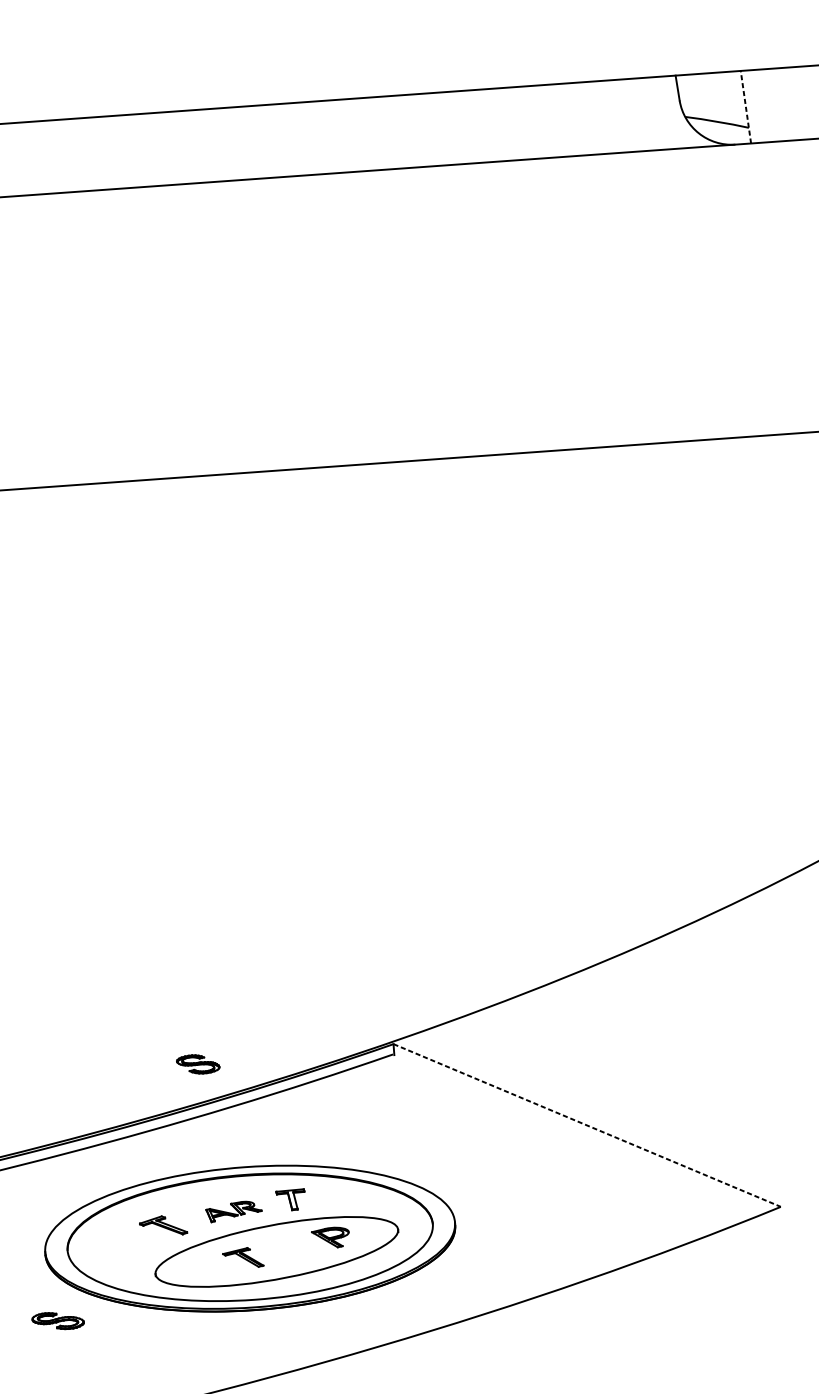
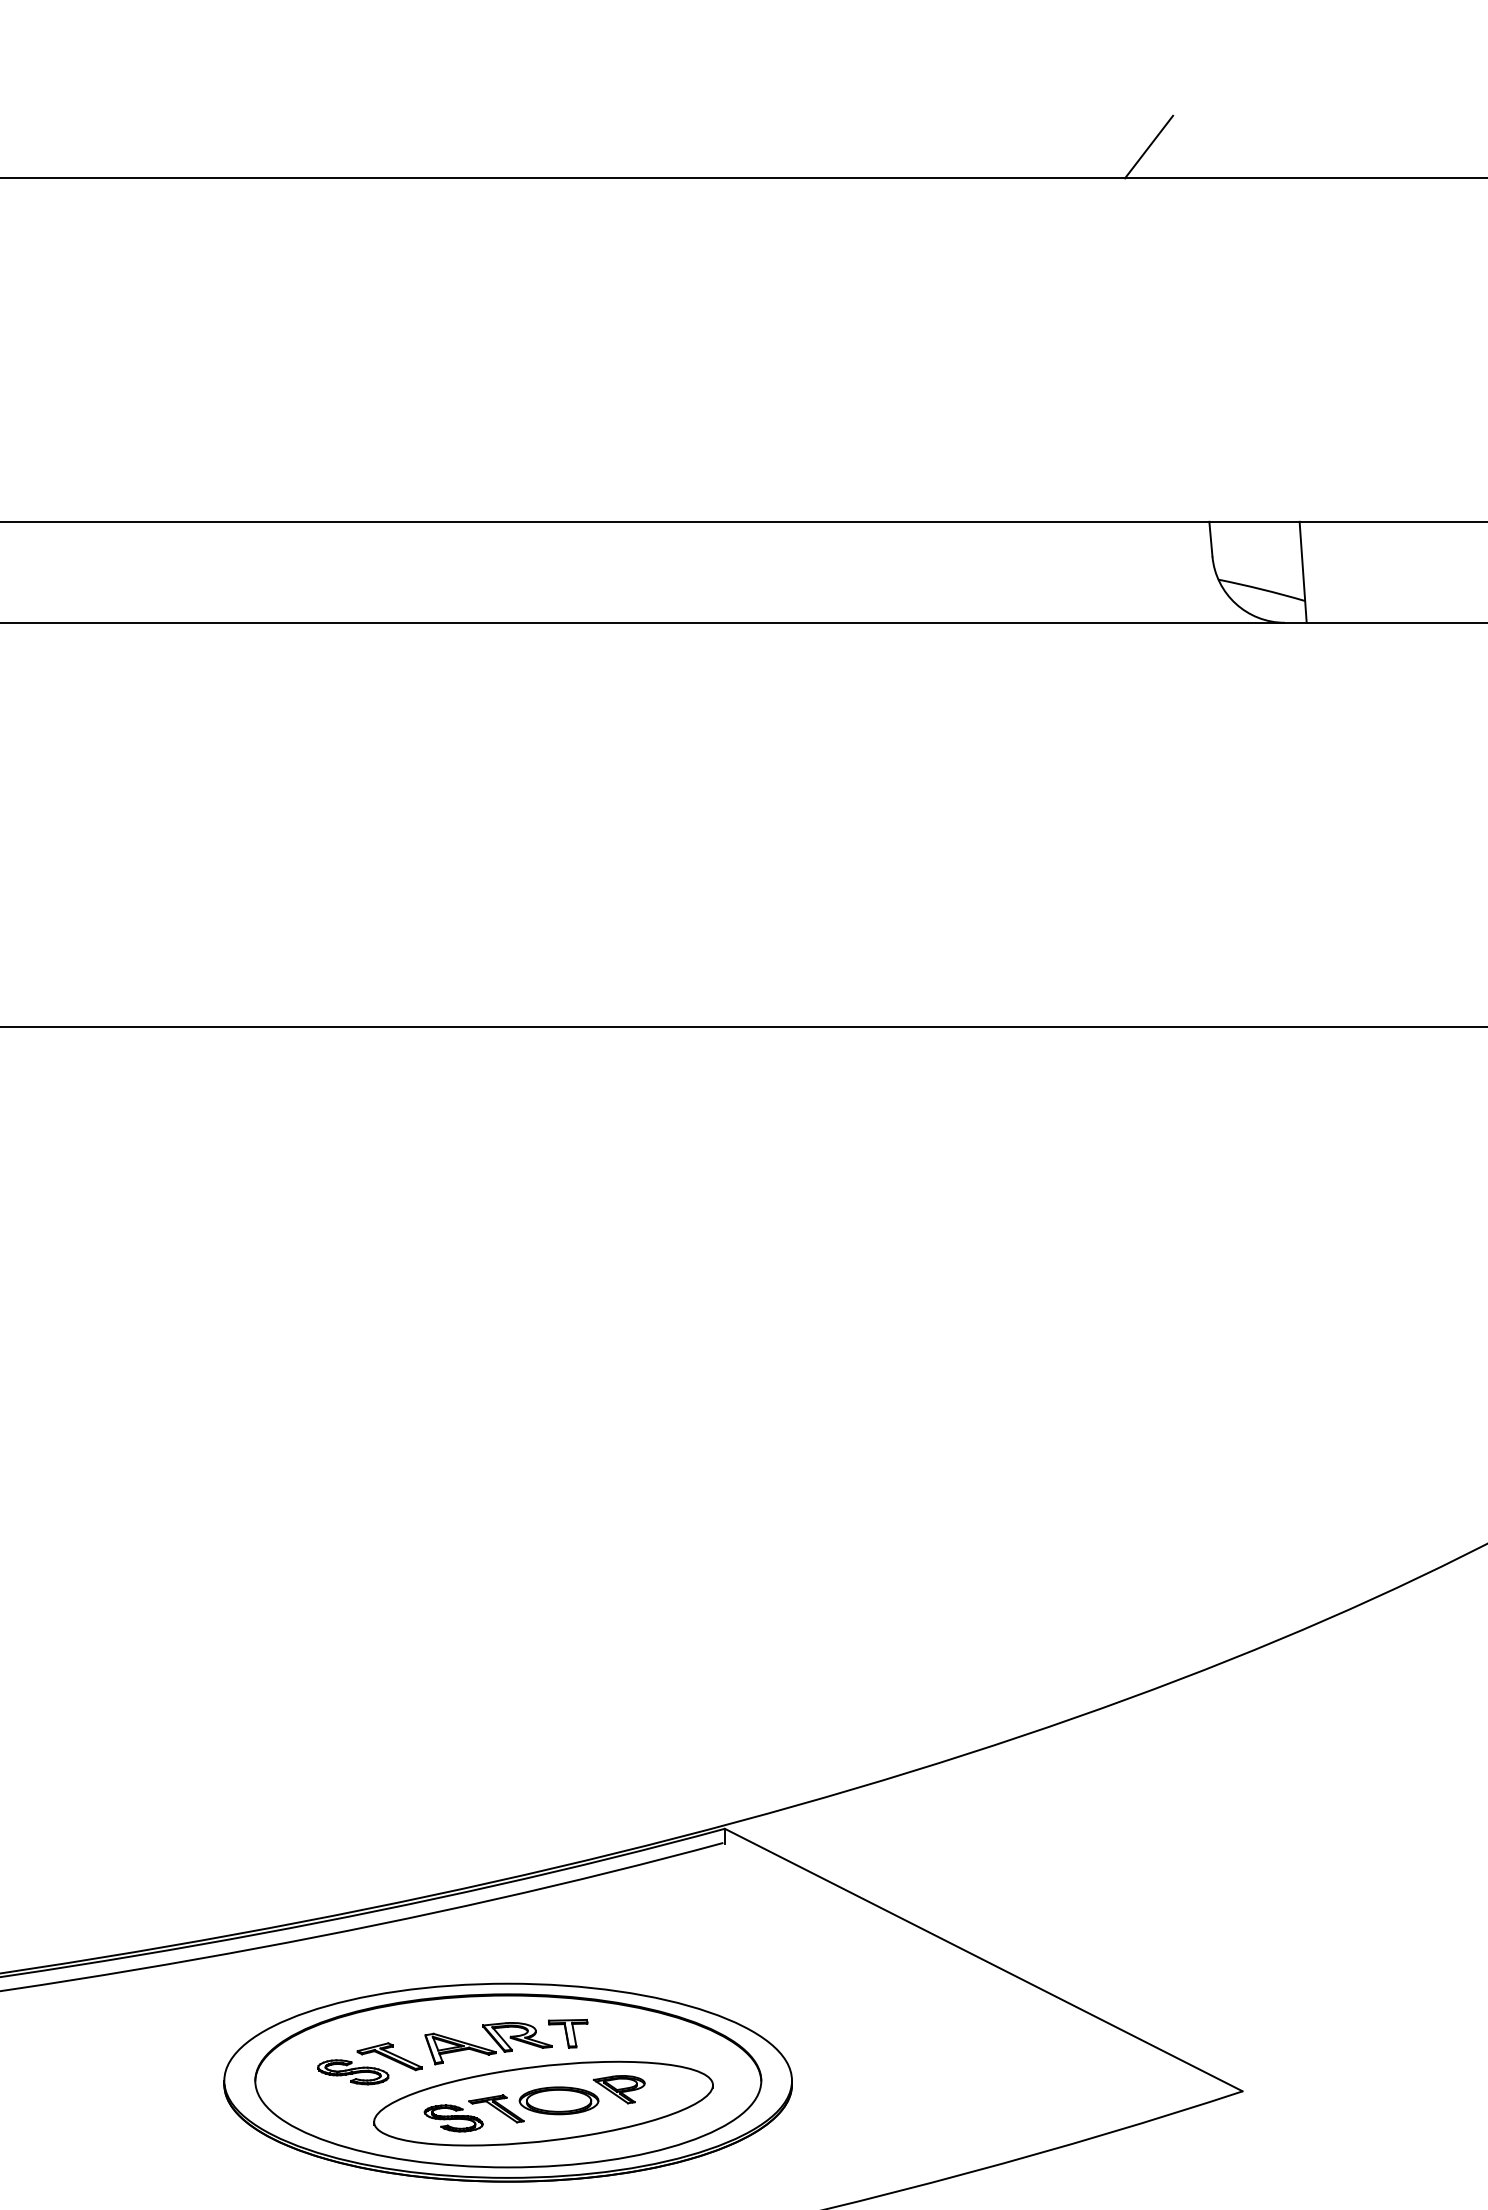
line: (746, 107) -> (1303, 572), dashed -> solid
part: (198, 1064) -> (453, 2118), moved
line: (587, 1125) -> (984, 1960), dashed -> solid
part: (234, 1211) -> (488, 2043), size x1.67
part: (287, 1248) -> (558, 2100), added
part: (58, 1321) -> (353, 2072), moved

